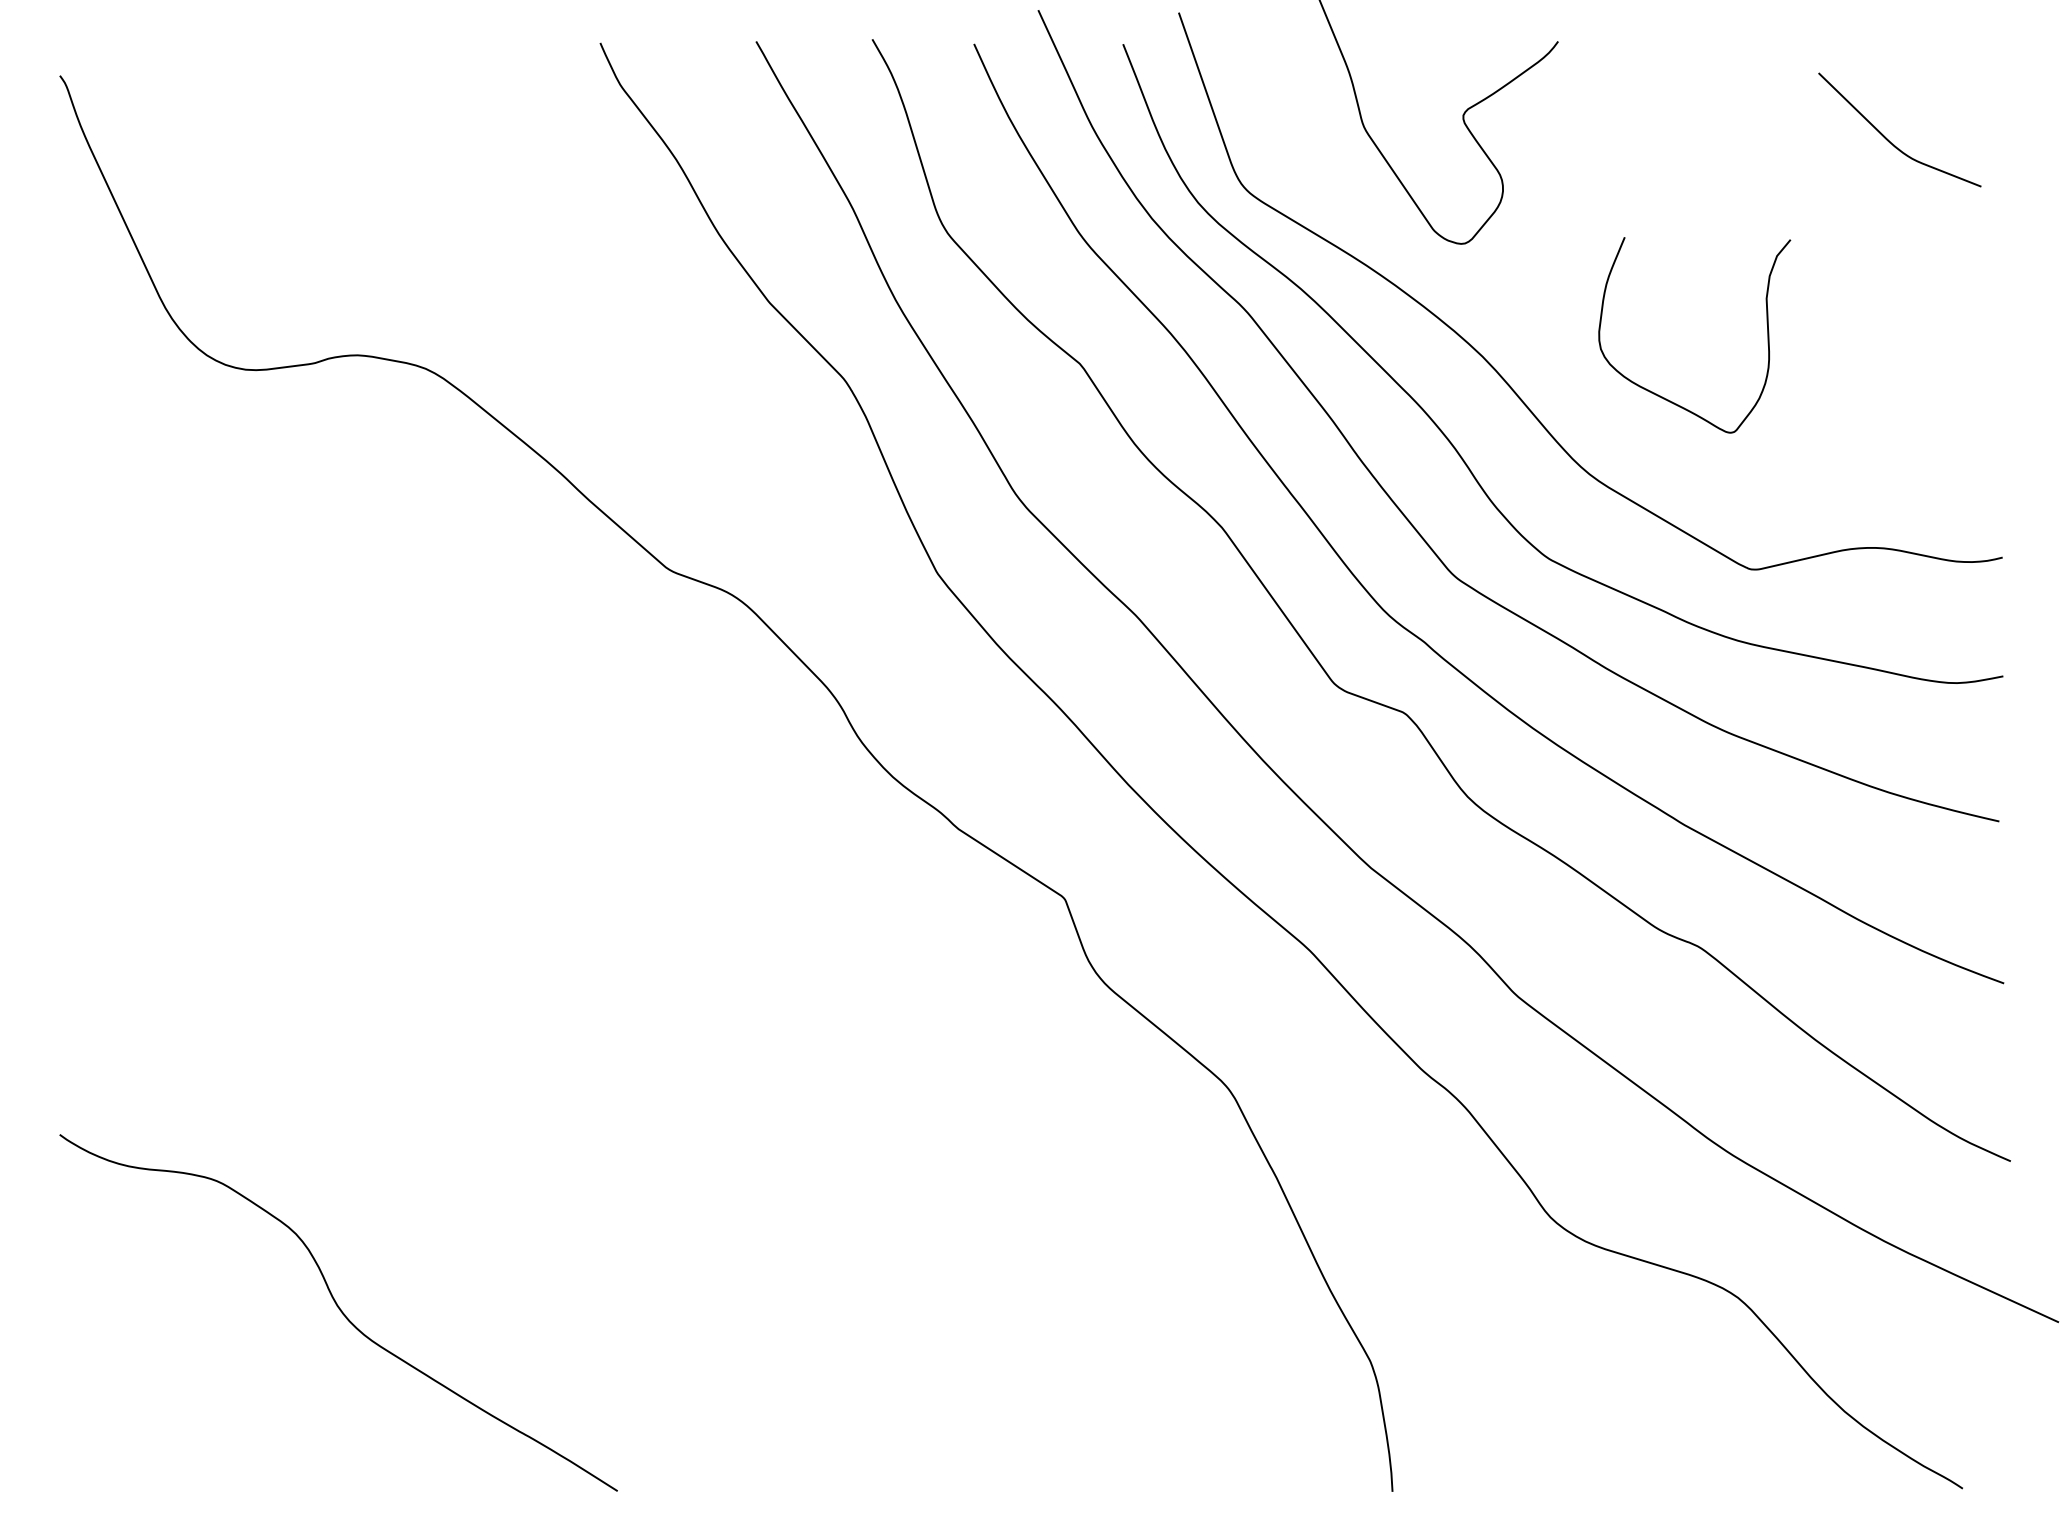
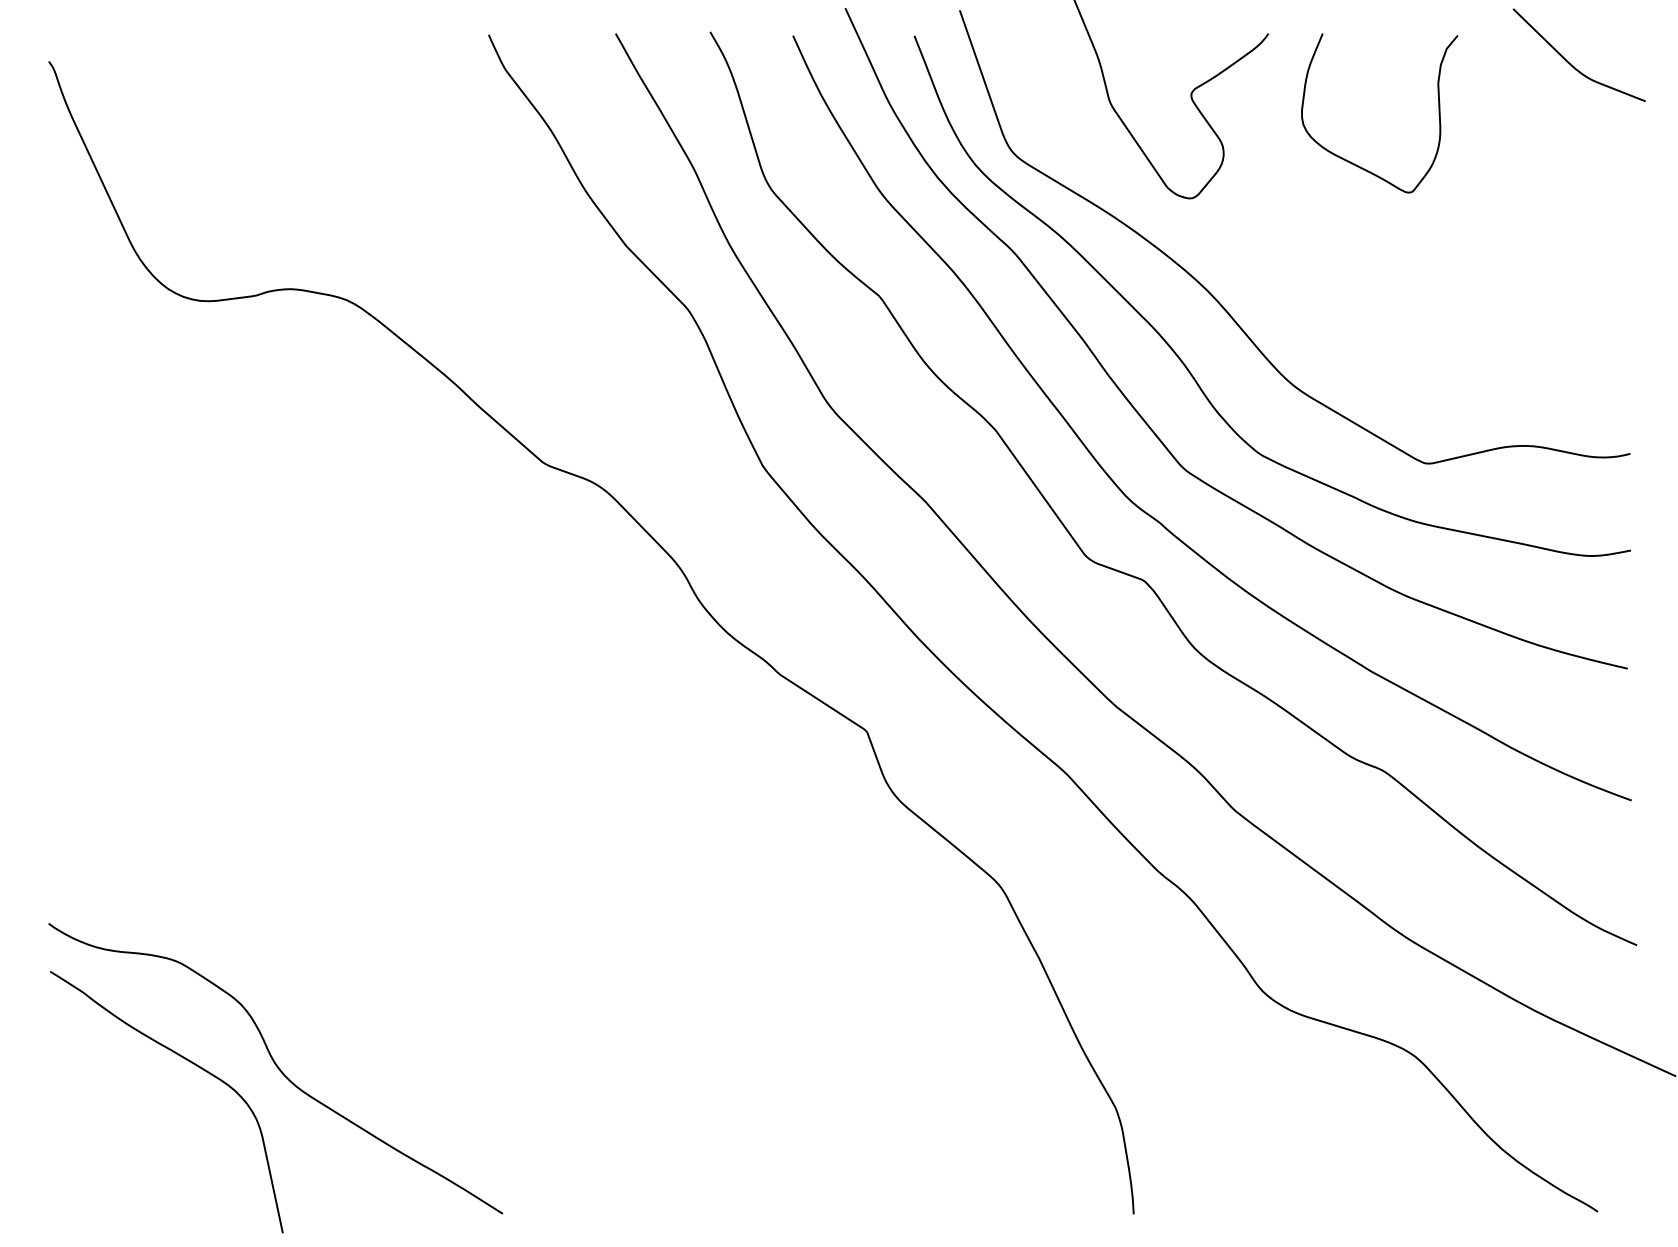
curve: (1888, 139) -> (1570, 62), moved
curve: (1664, 397) -> (1355, 163), moved
curve: (235, 1306) -> (191, 1063), added

